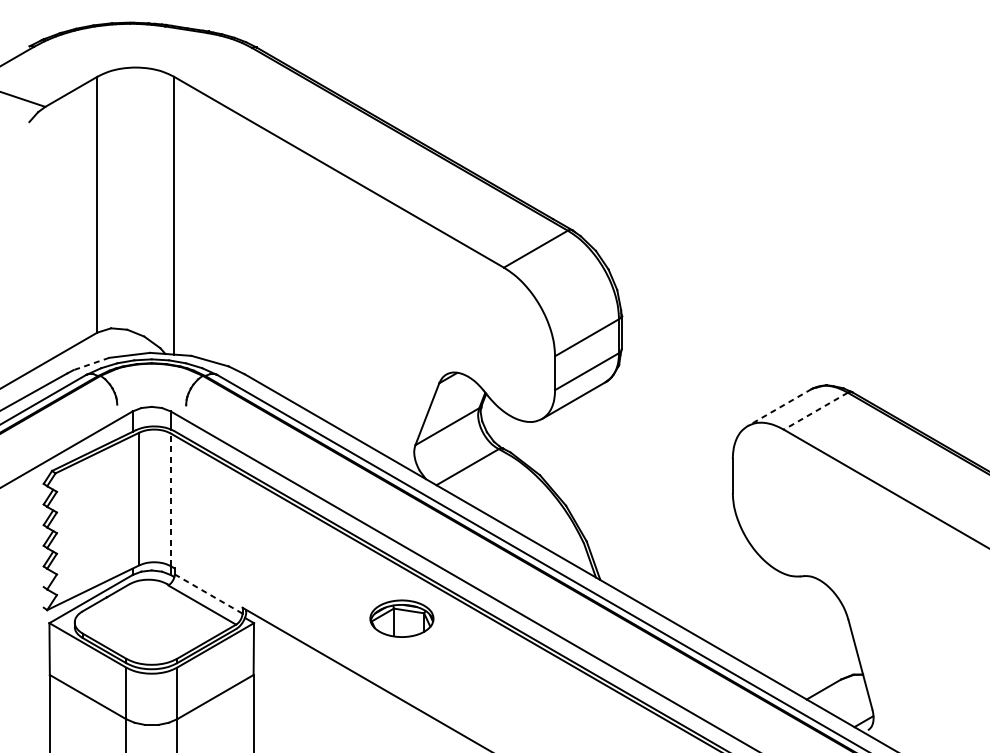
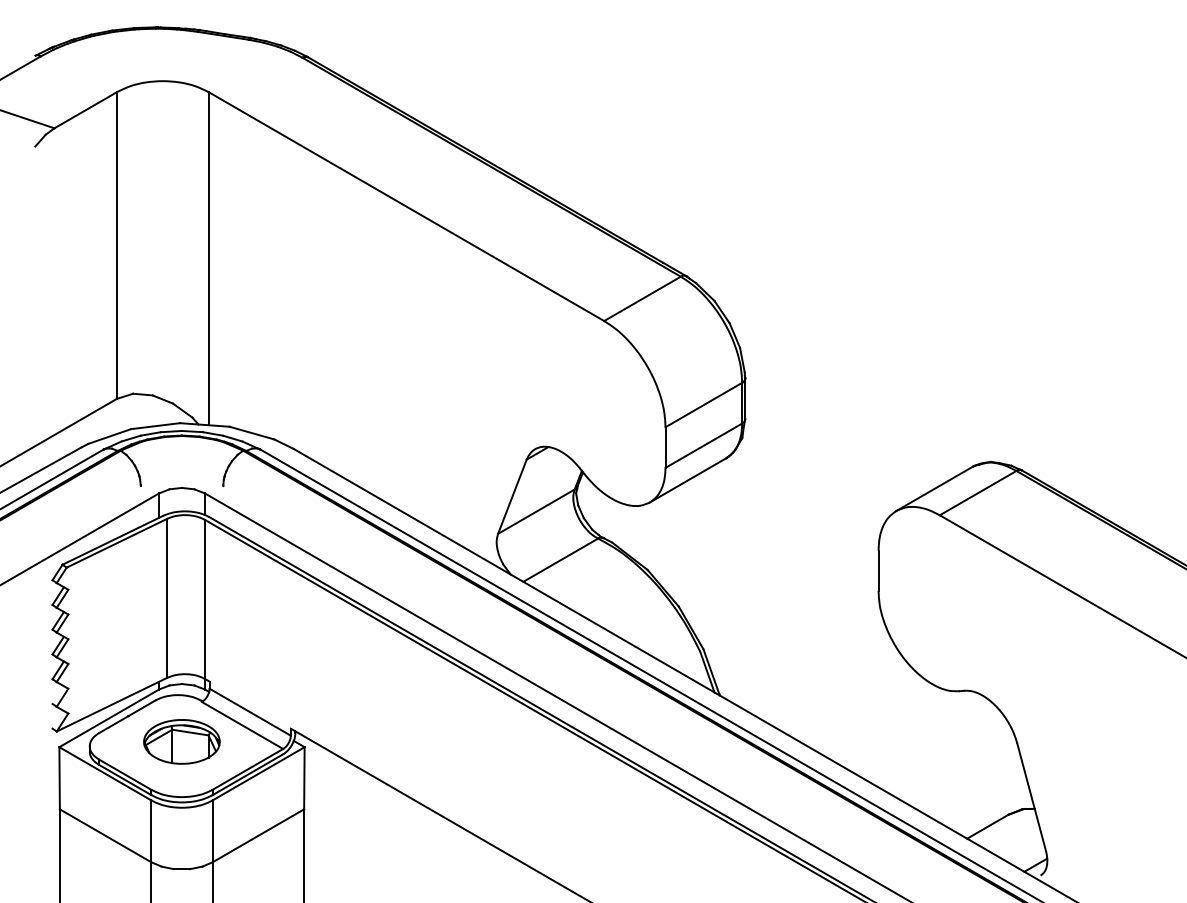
line: (91, 363) -> (109, 436), dashed -> solid
line: (779, 408) -> (934, 489), dashed -> solid
line: (815, 411) -> (977, 493), dashed -> solid
line: (170, 499) -> (204, 599), dashed -> solid
line: (208, 594) -> (250, 712), dashed -> solid
part: (401, 618) -> (181, 741), moved

